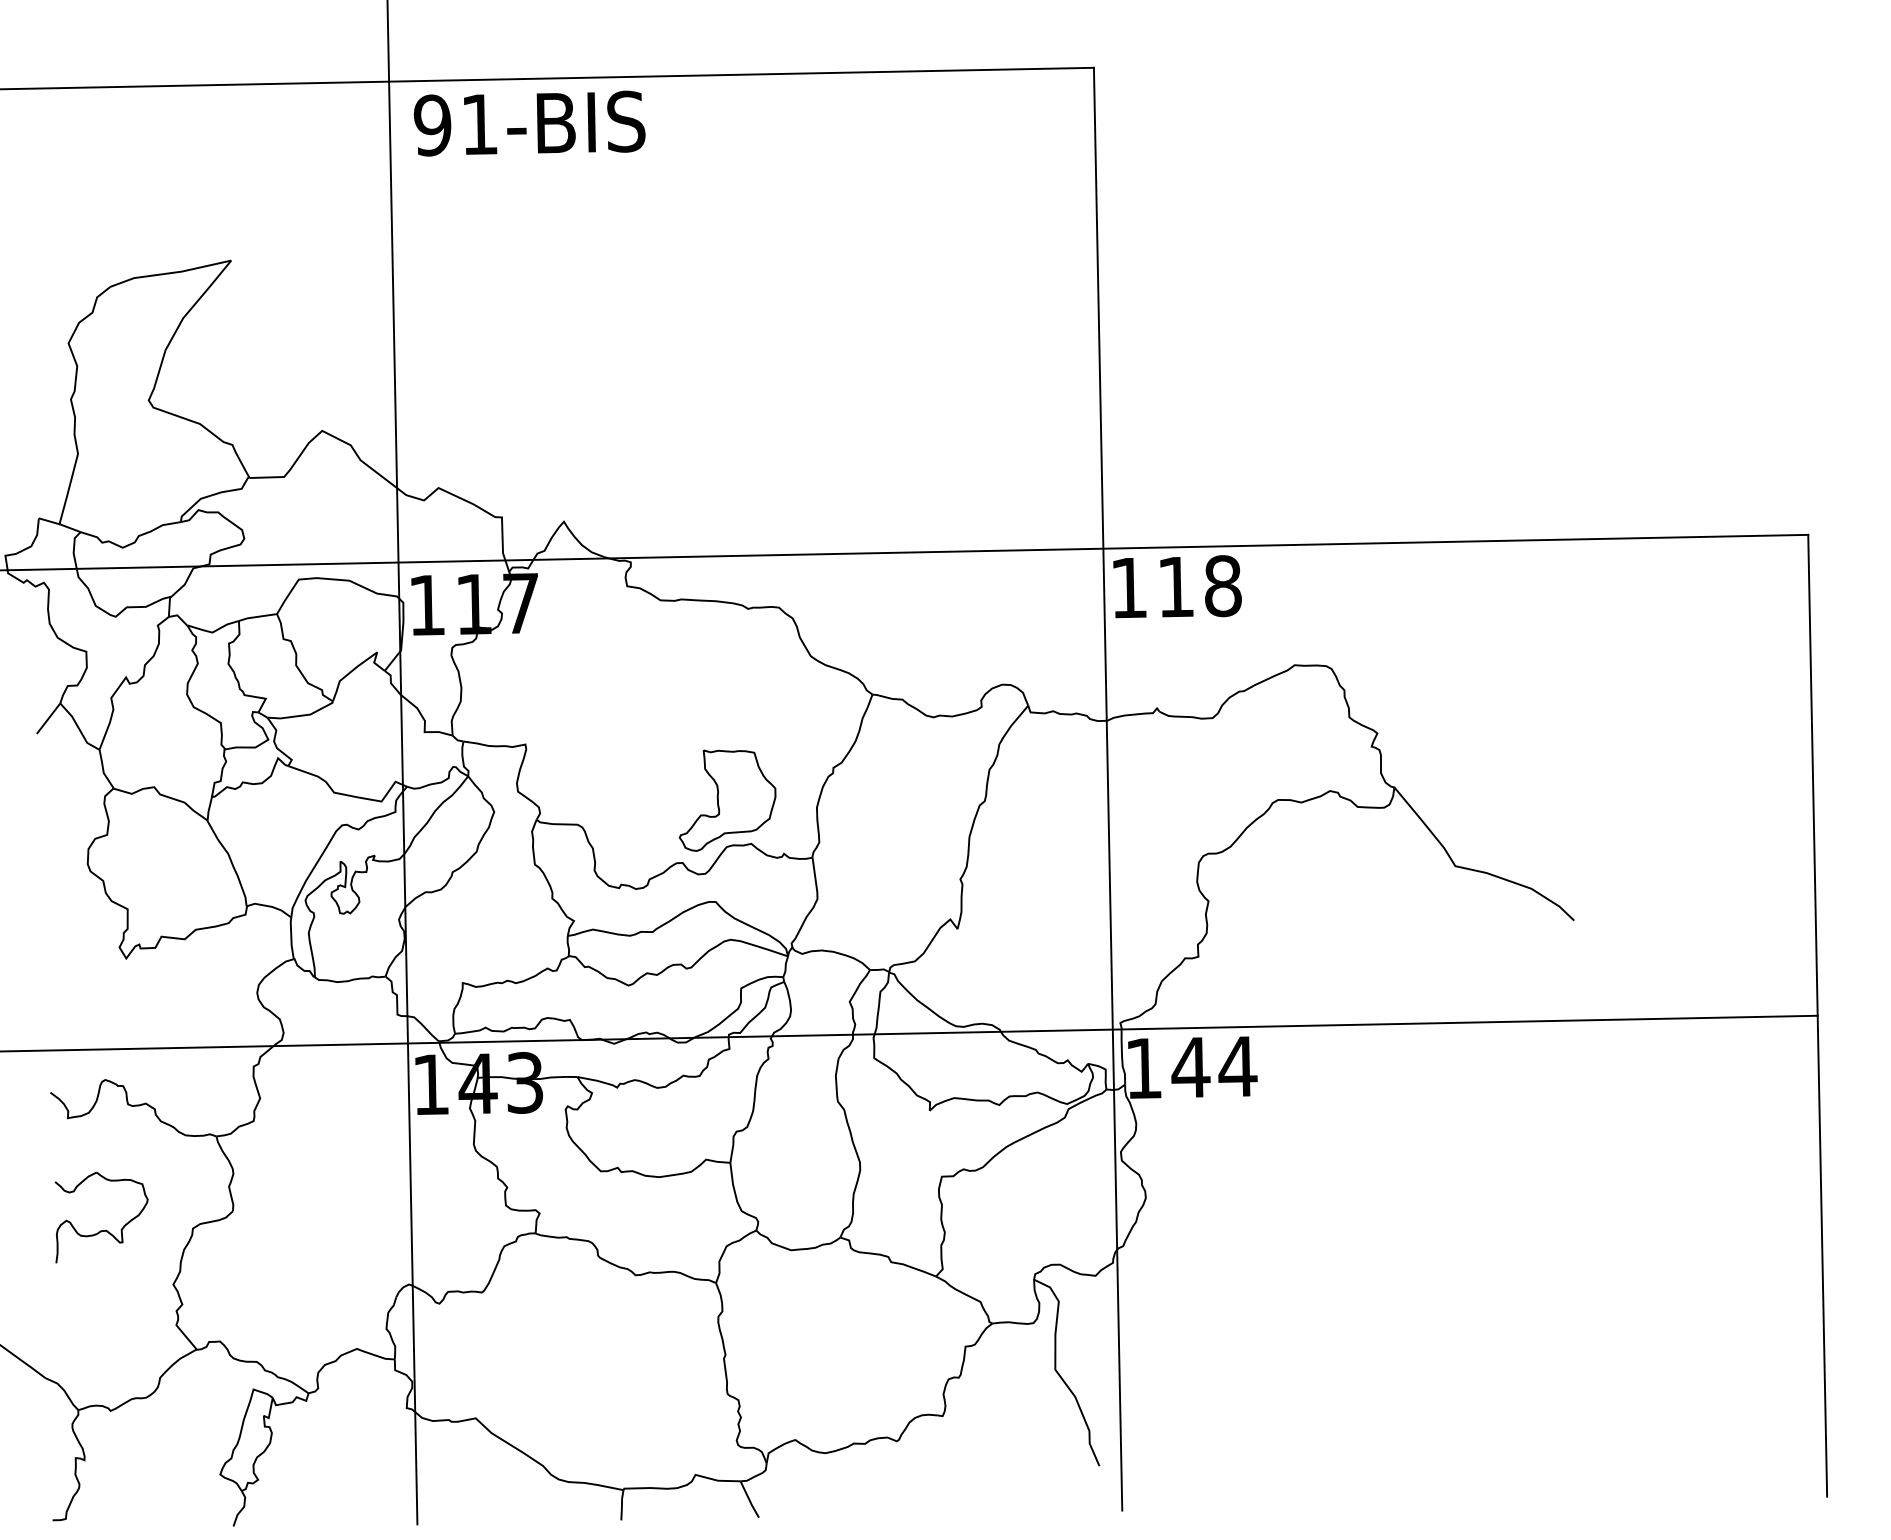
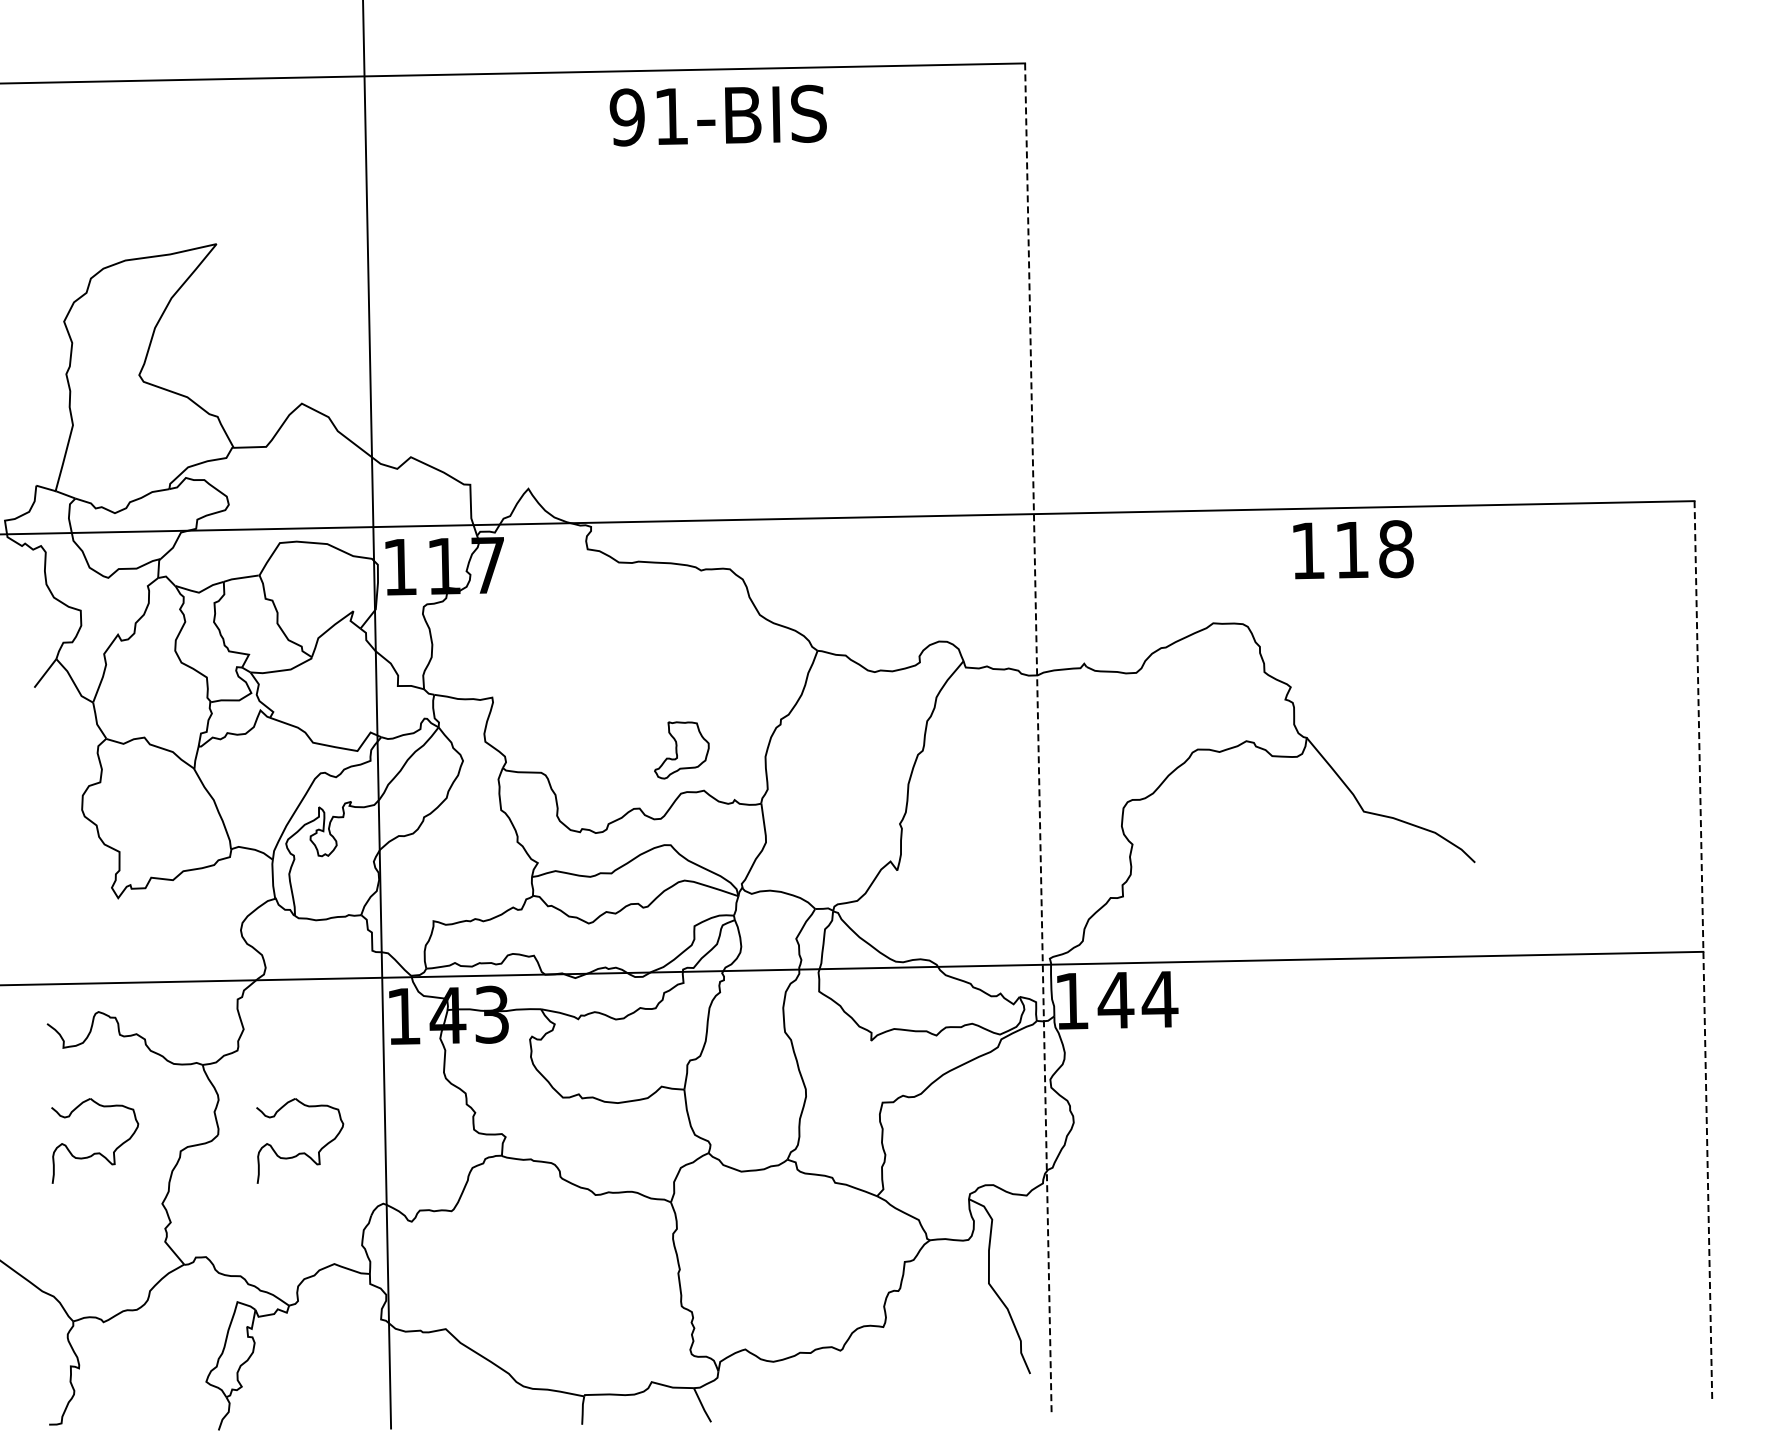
text: (528, 123) -> (717, 115), moved
text: (1177, 586) -> (1353, 549), moved
line: (1108, 790) -> (1038, 740), solid -> dashed
part: (727, 800) -> (681, 750), size x0.6
line: (1817, 1015) -> (1703, 951), solid -> dashed
part: (320, 1229) -> (300, 1152), added

